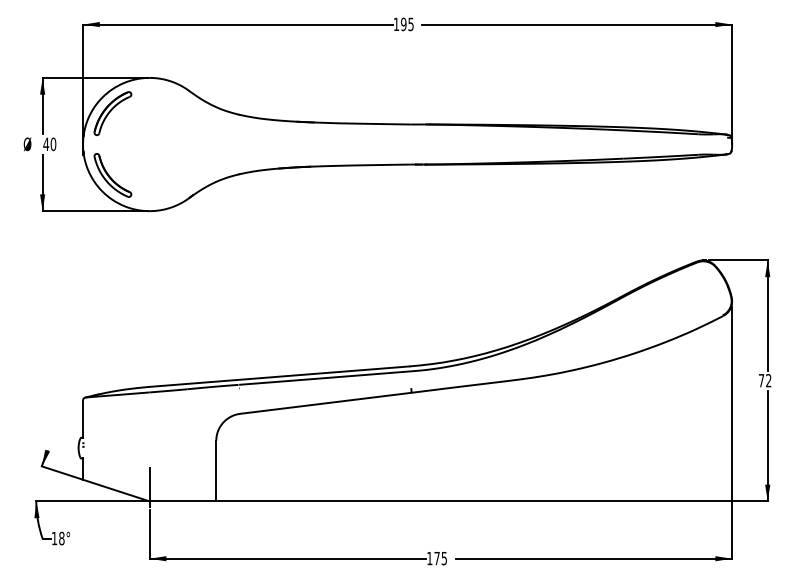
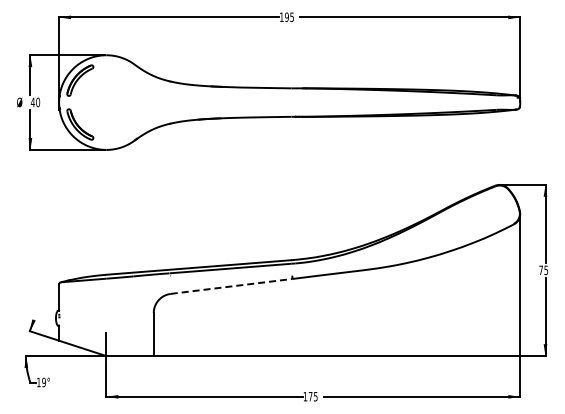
text: (769, 380) -> (546, 270), 72 -> 75
line: (327, 403) -> (232, 286), solid -> dashed
text: (61, 538) -> (43, 382), 18° -> 19°

